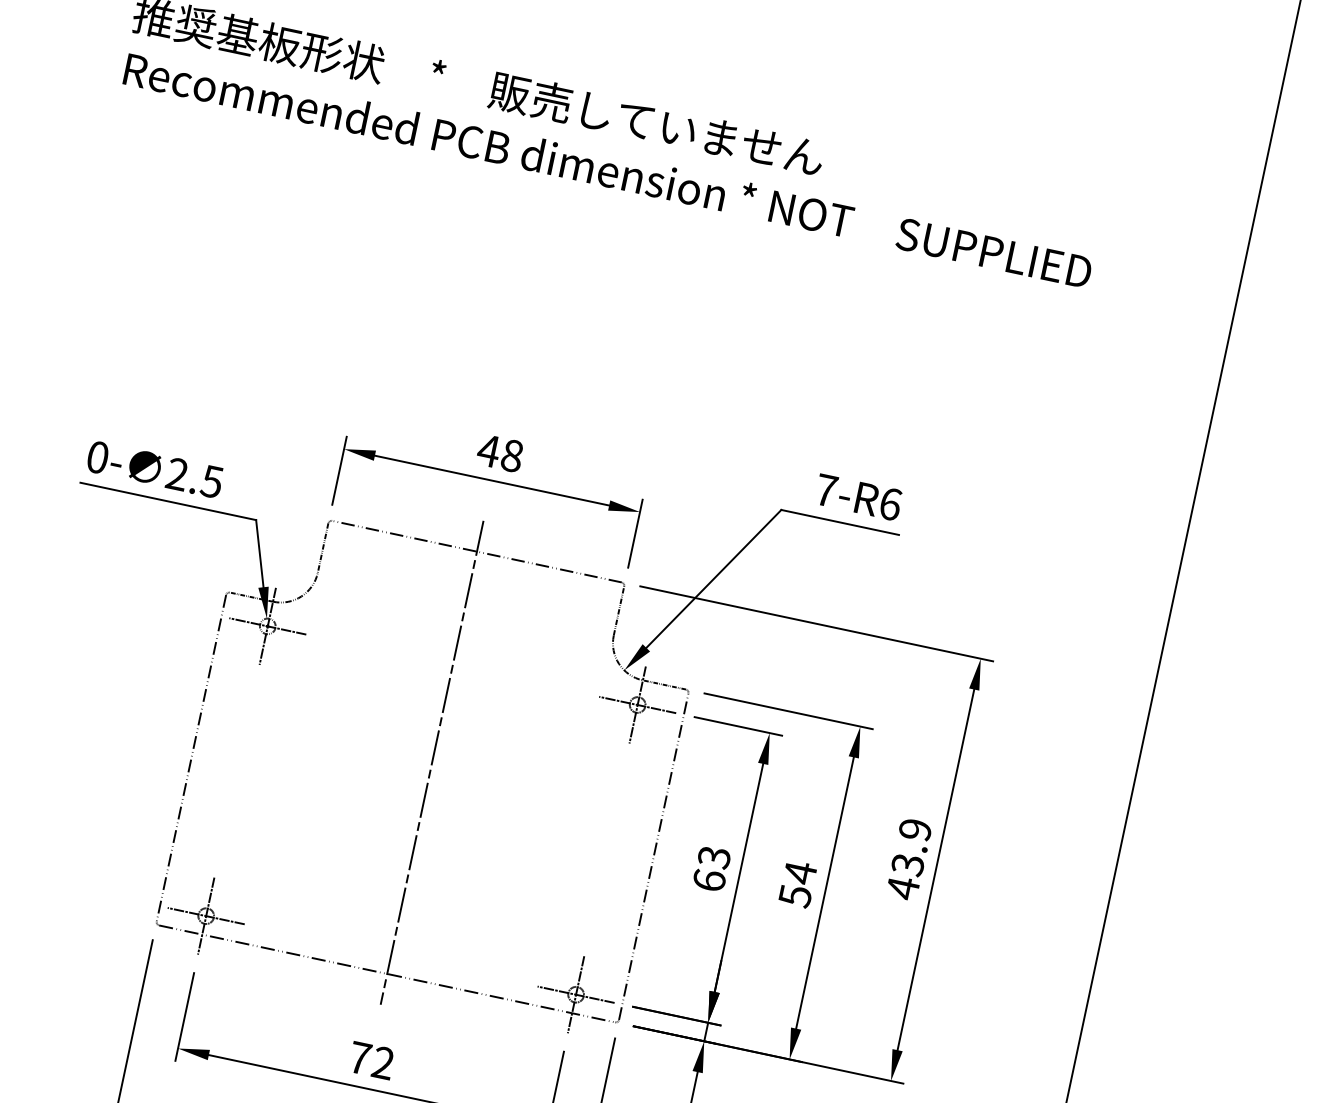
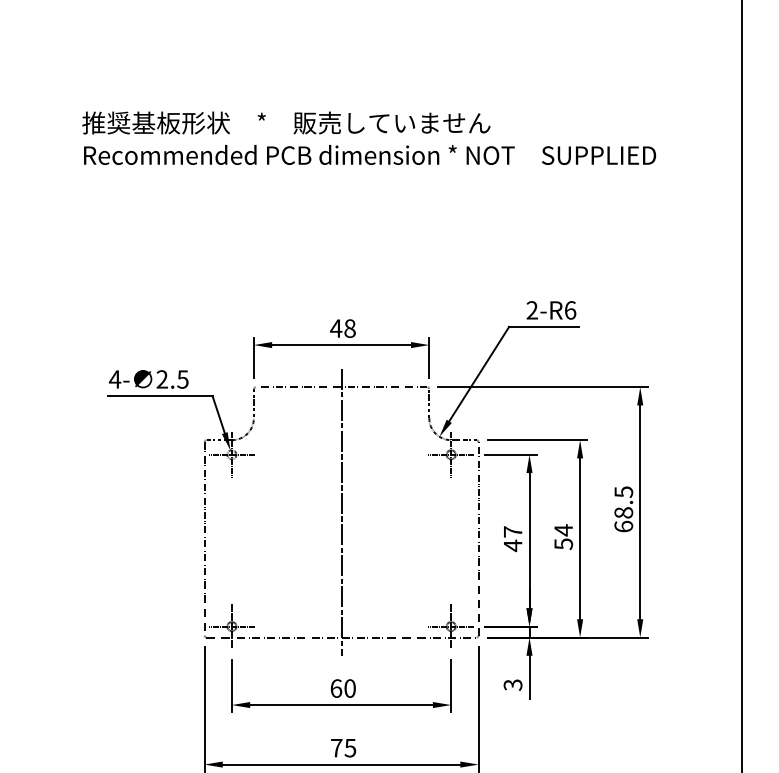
text: (96, 457) -> (114, 379), 0- -> 4-
text: (826, 490) -> (532, 310), 7-R6 -> 2-R6
text: (908, 859) -> (623, 509), 43.9 -> 68.5
text: (710, 869) -> (512, 539), 63 -> 47
text: (370, 1060) -> (342, 688), 72 -> 60

